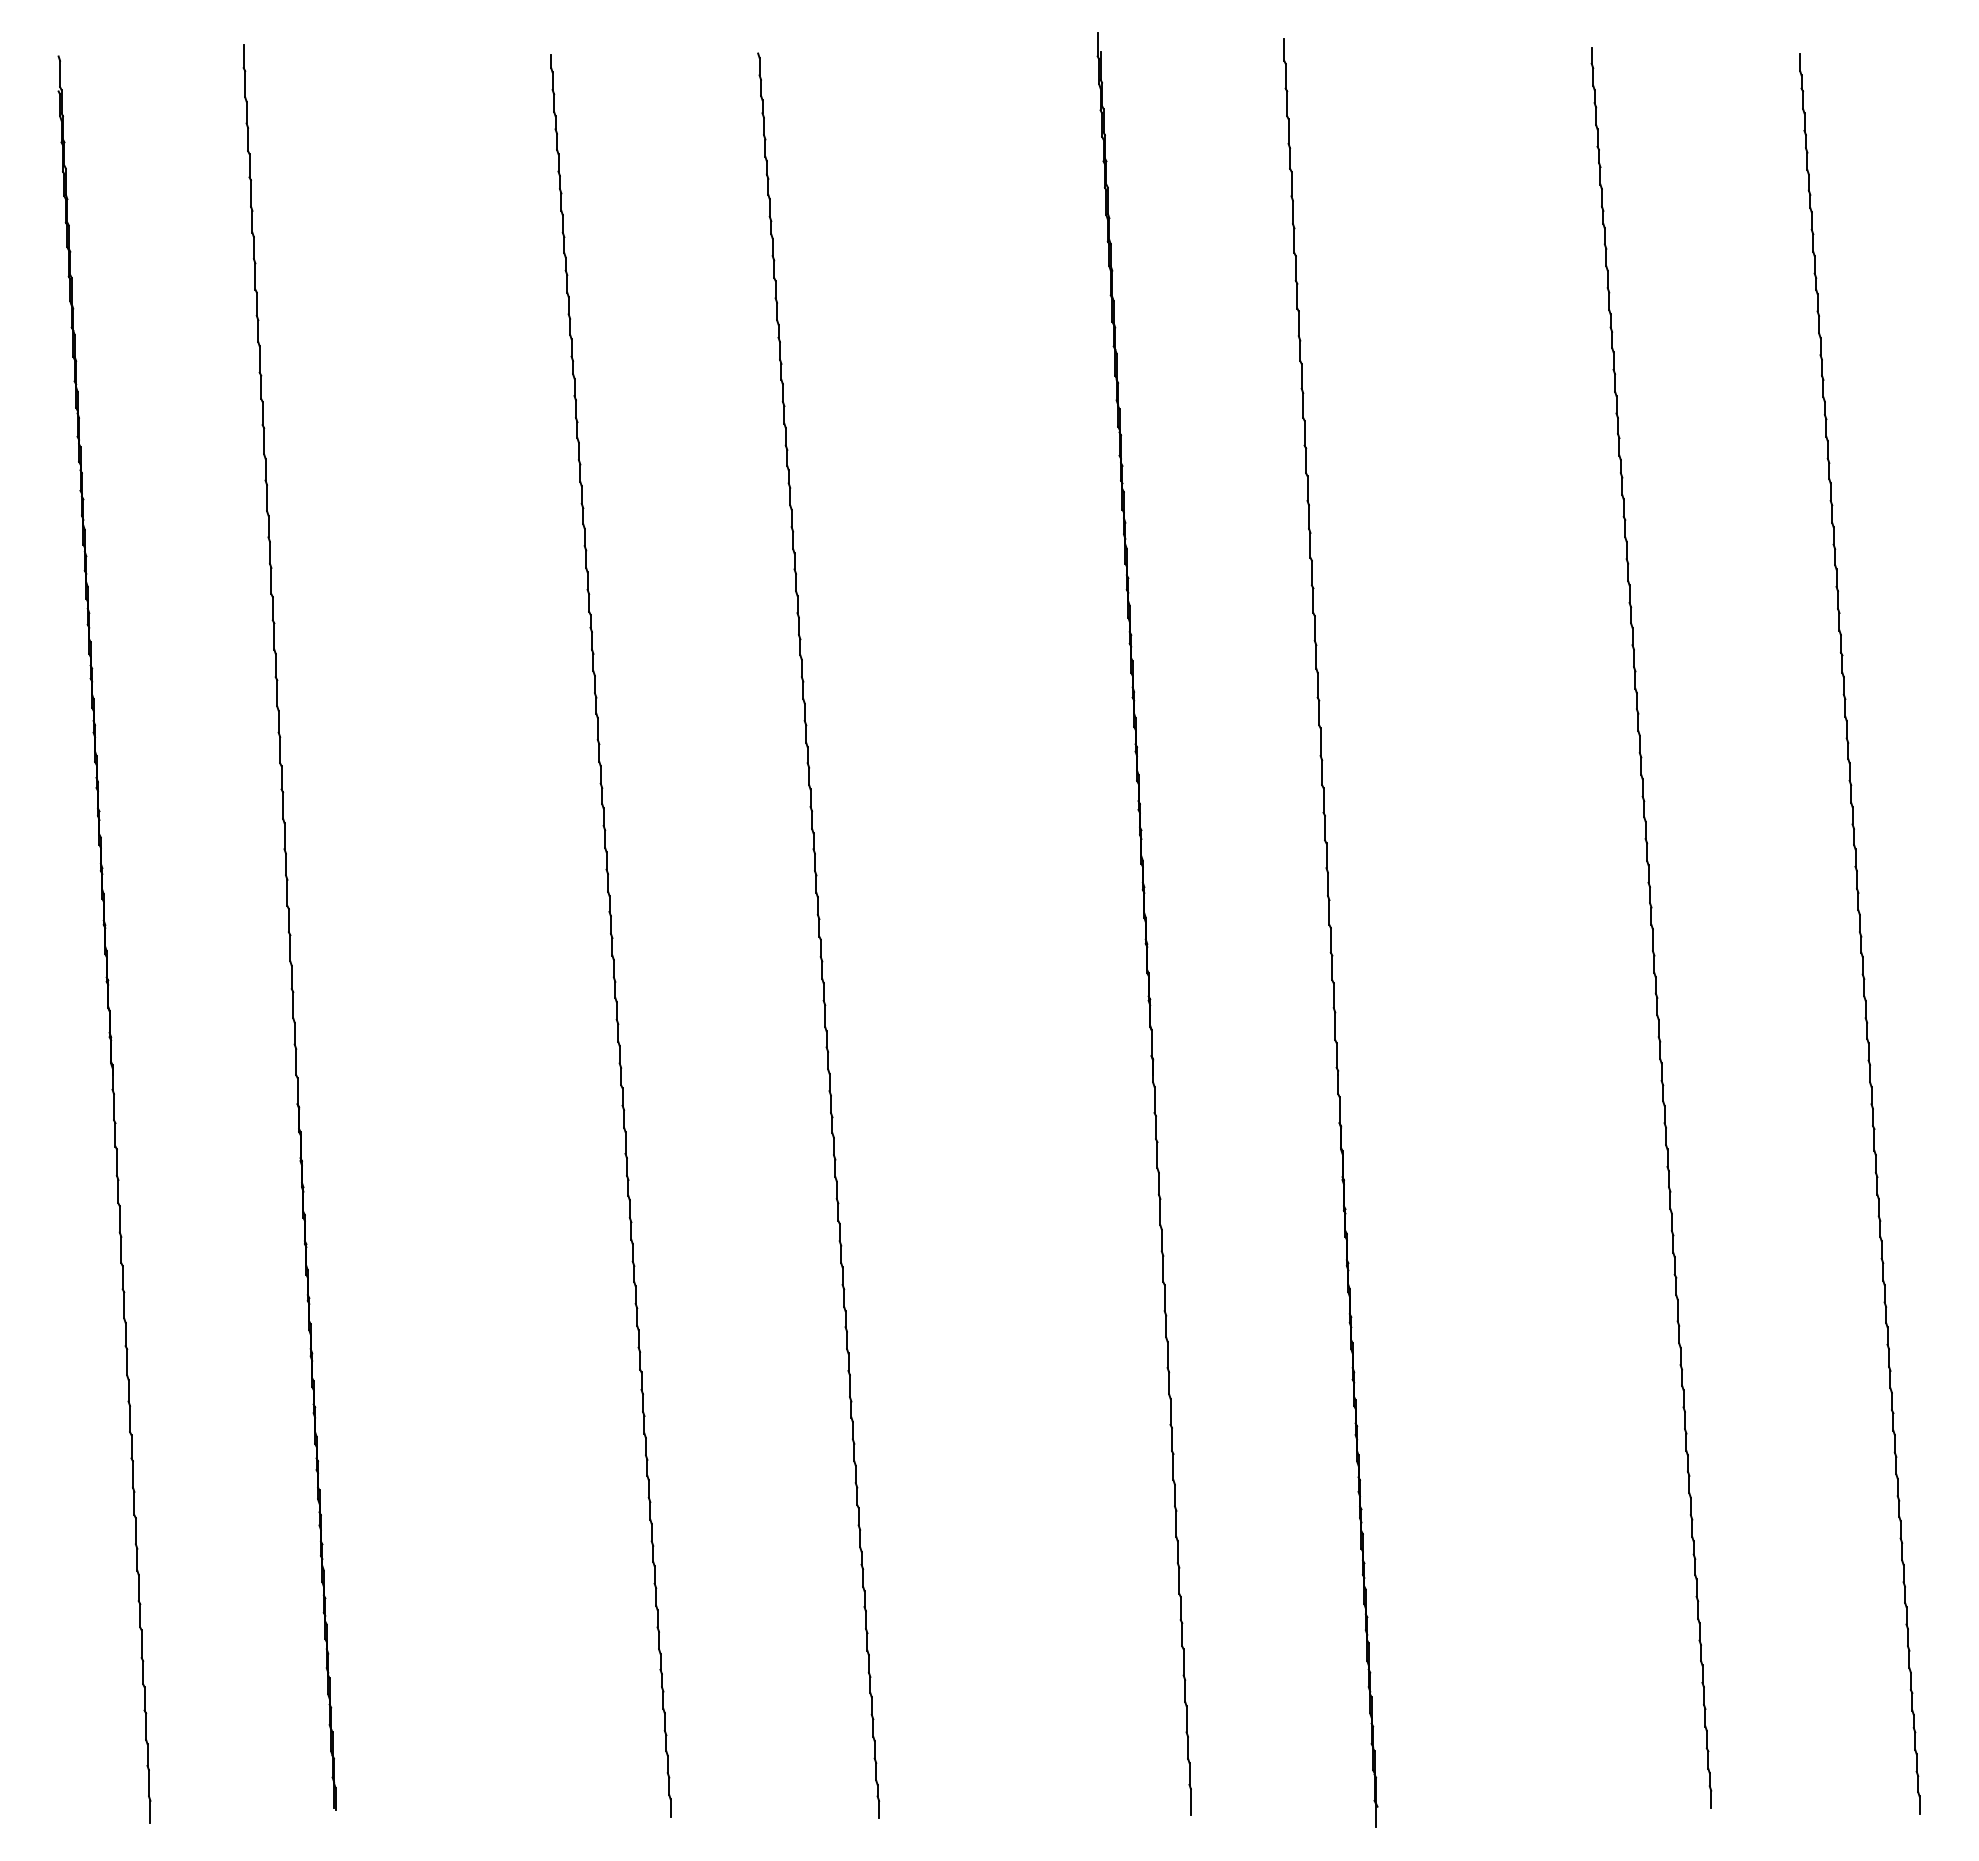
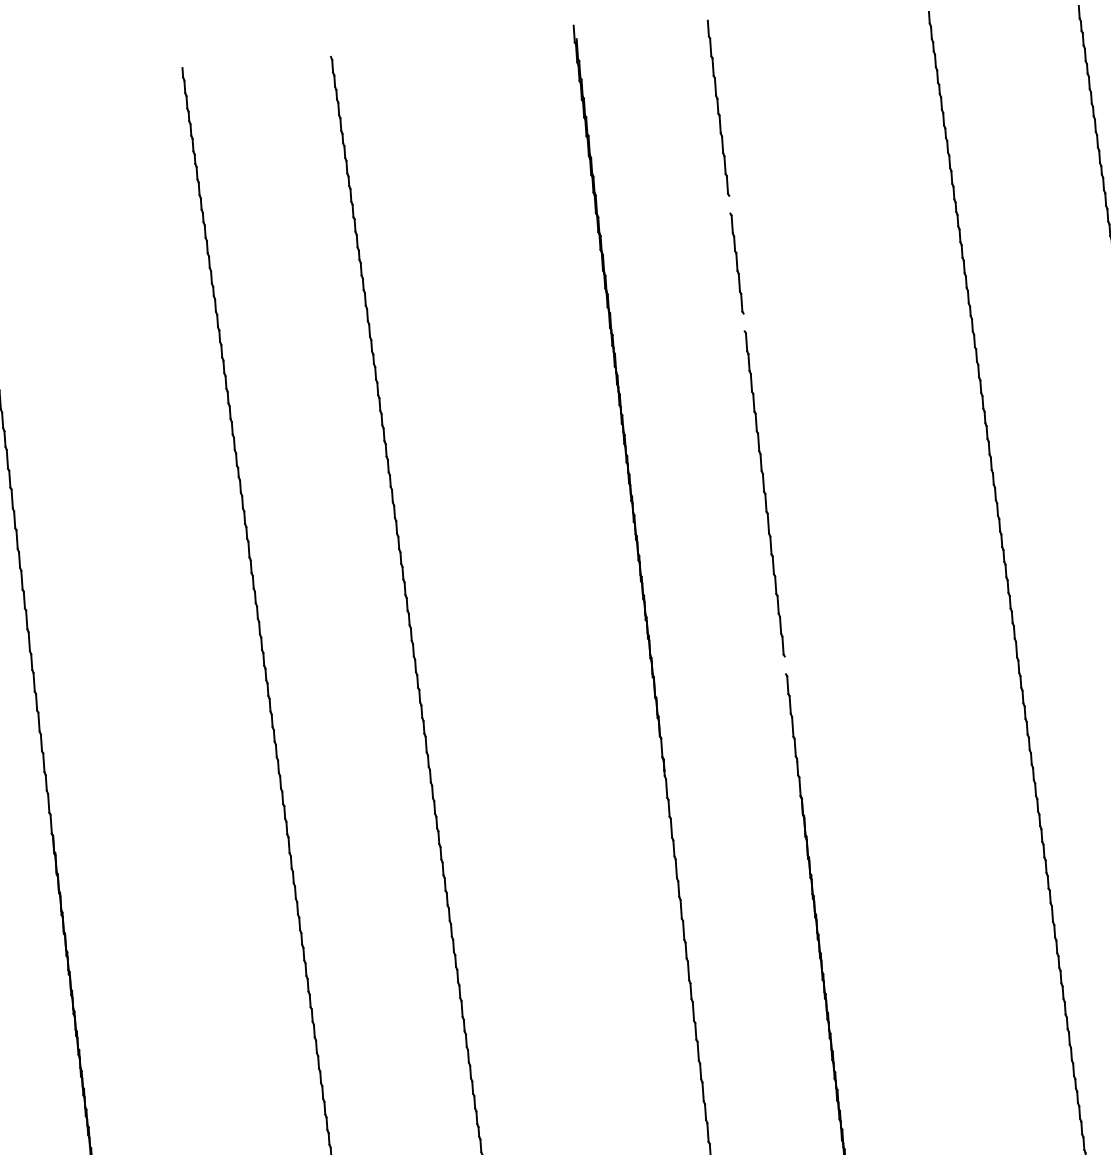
line: (1297, 295) -> (729, 204), removed
line: (1306, 460) -> (744, 322), removed
line: (1330, 939) -> (785, 664), removed

